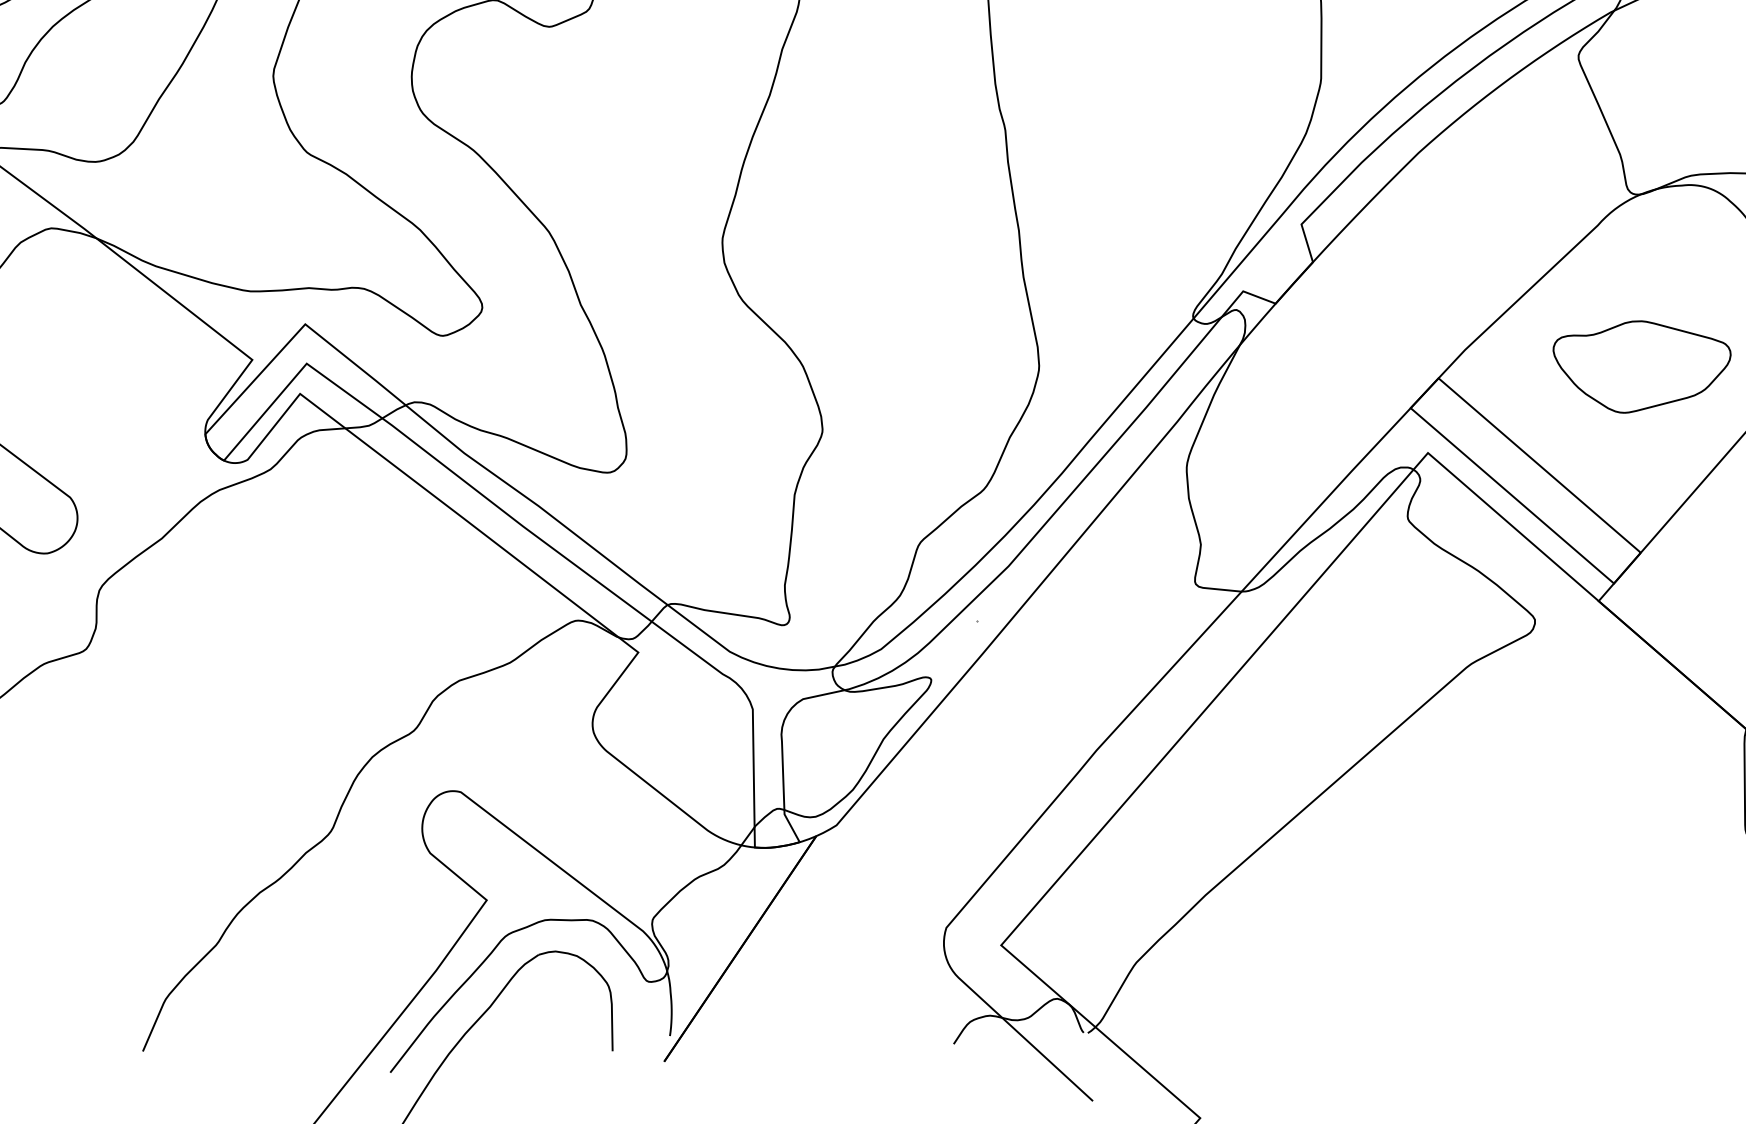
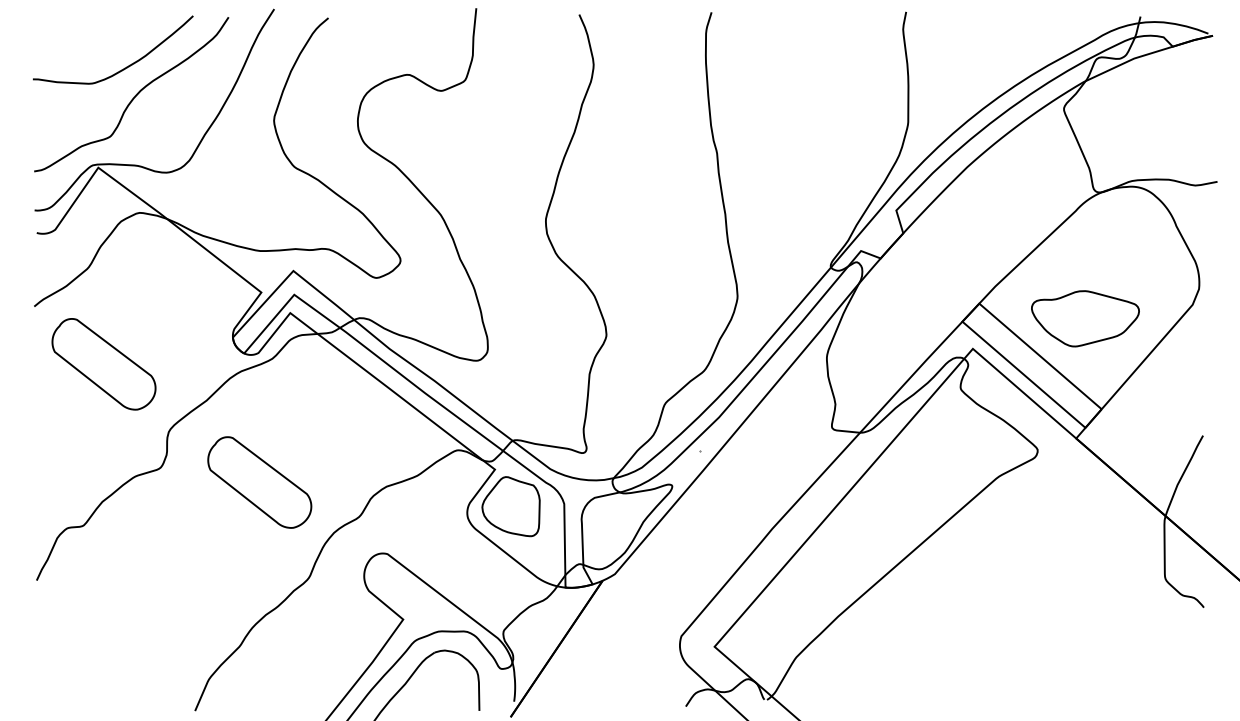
part: (1642, 366) -> (1085, 318), moved
part: (249, 673) -> (259, 482), added
part: (663, 713) -> (510, 506), added

